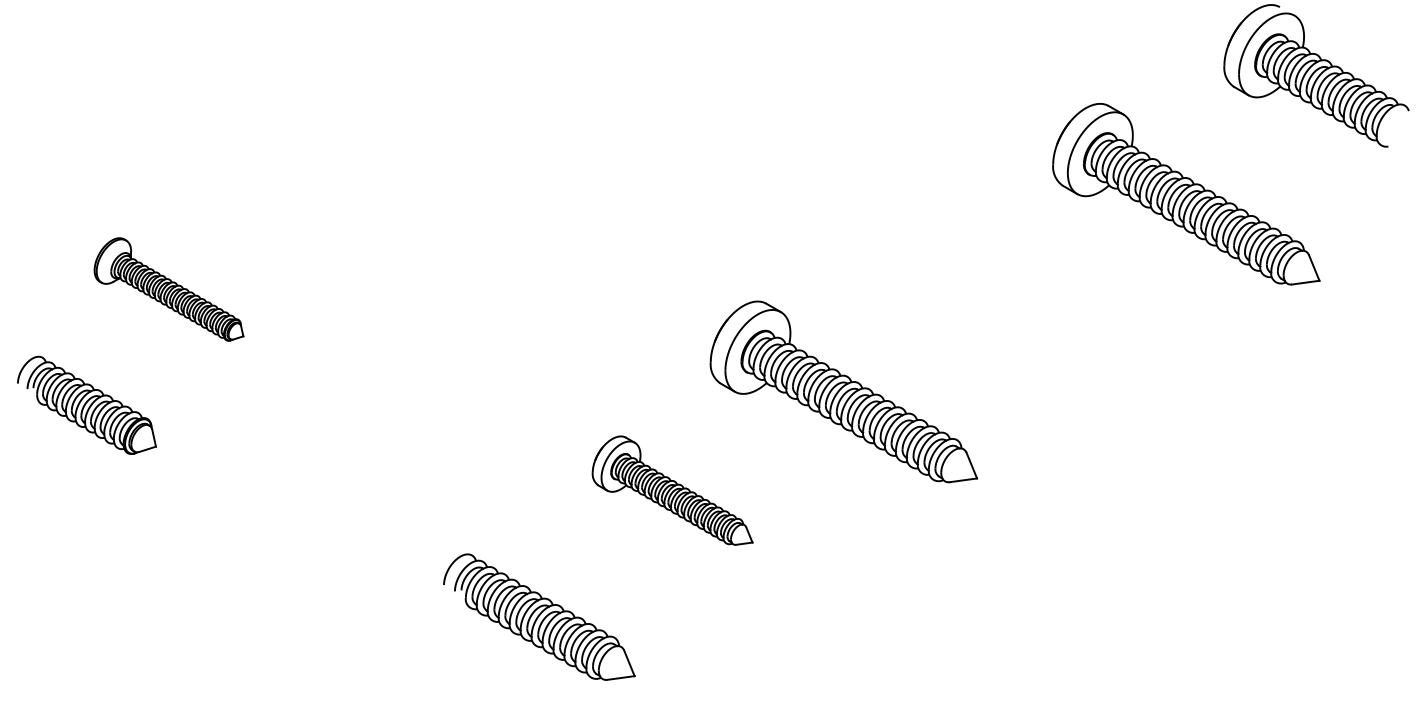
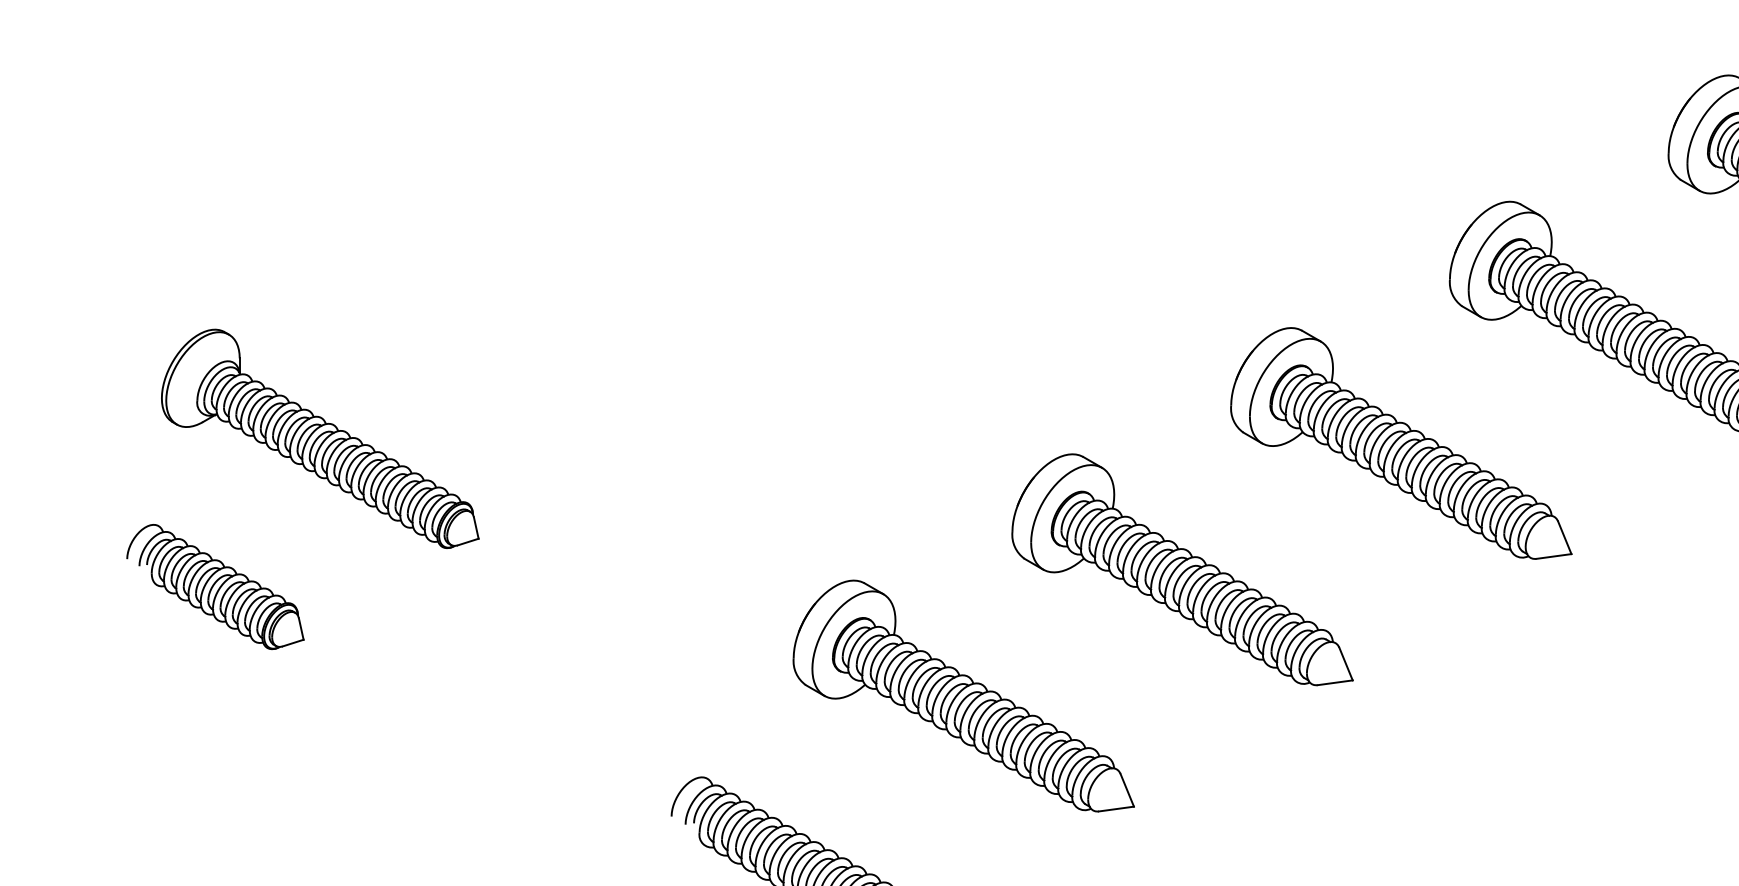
part: (168, 289) -> (319, 438), size x1.67
part: (1015, 292) -> (1401, 442), added
part: (672, 490) -> (963, 695), size x1.67

